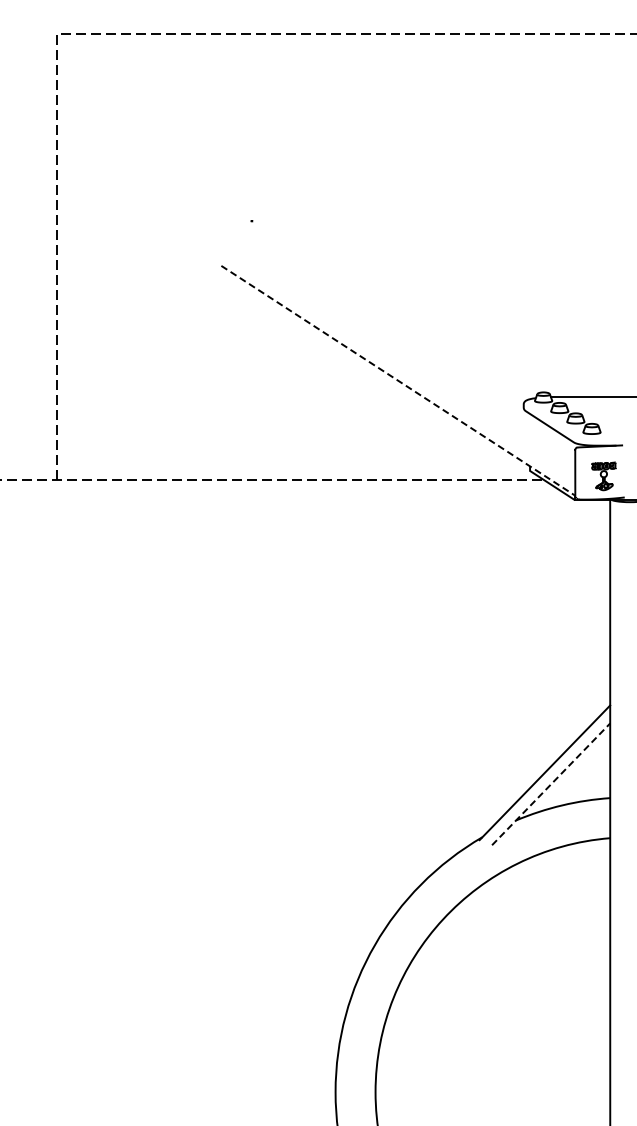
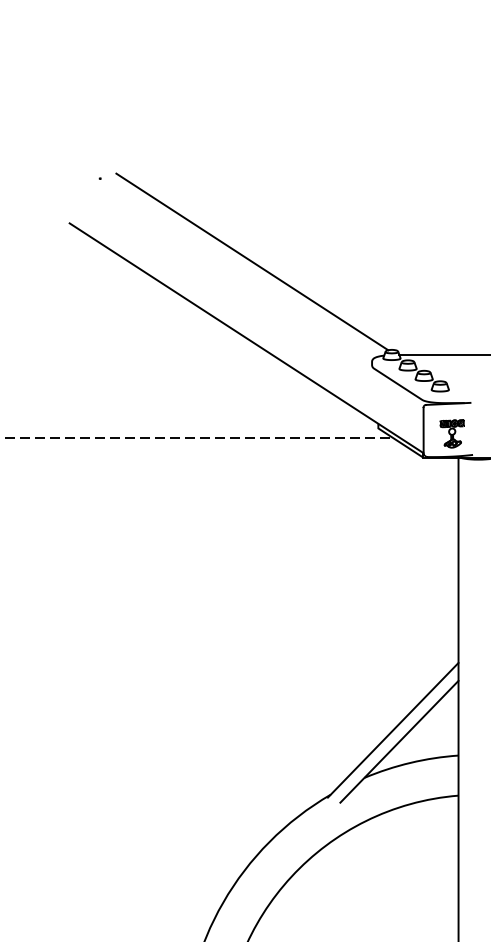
line: (403, 304) -> (251, 261), added
line: (398, 381) -> (246, 338), dashed -> solid
line: (551, 784) -> (399, 741), dashed -> solid

